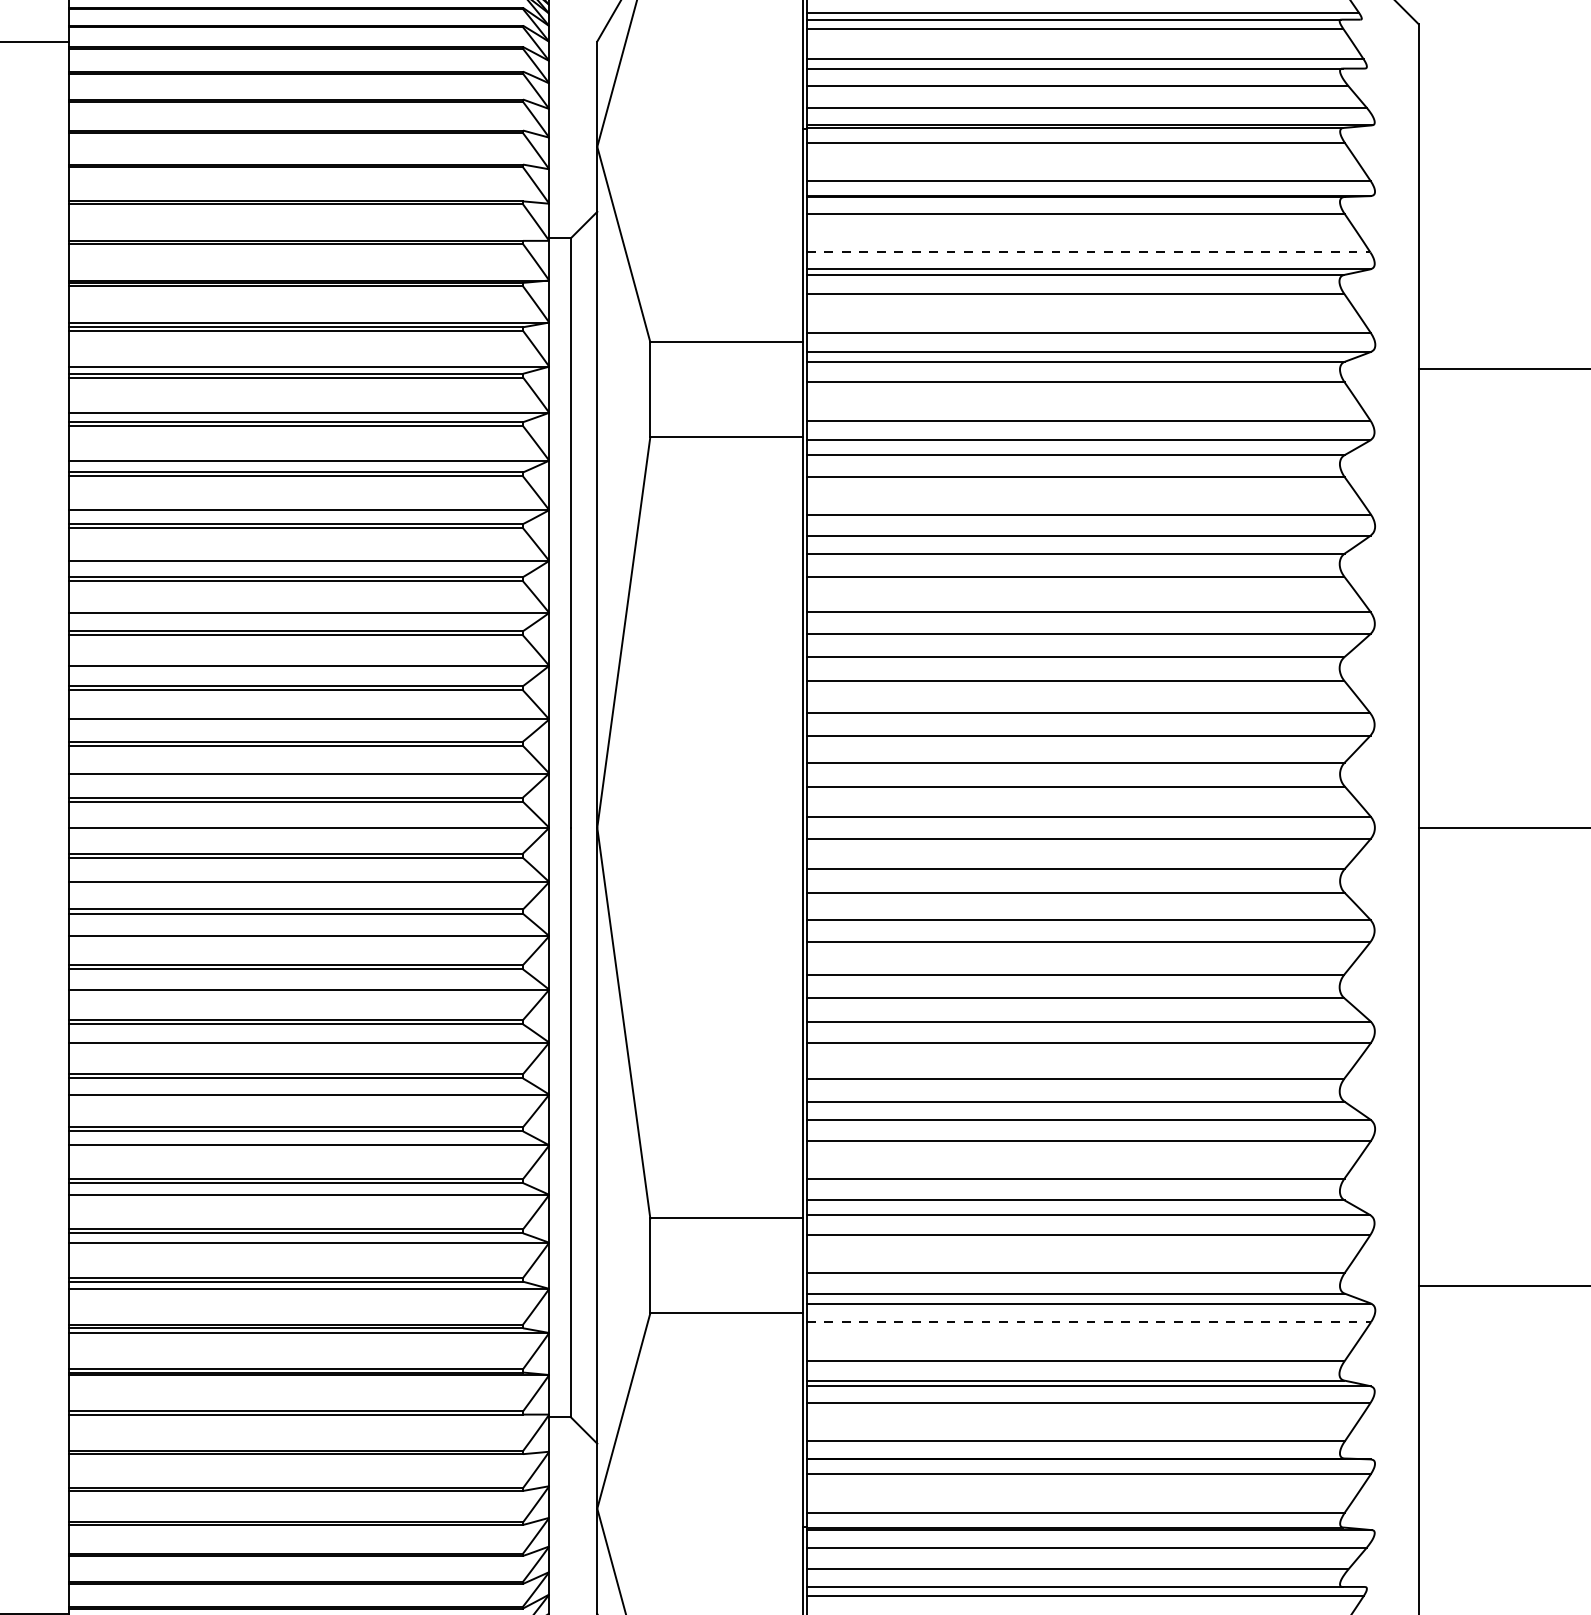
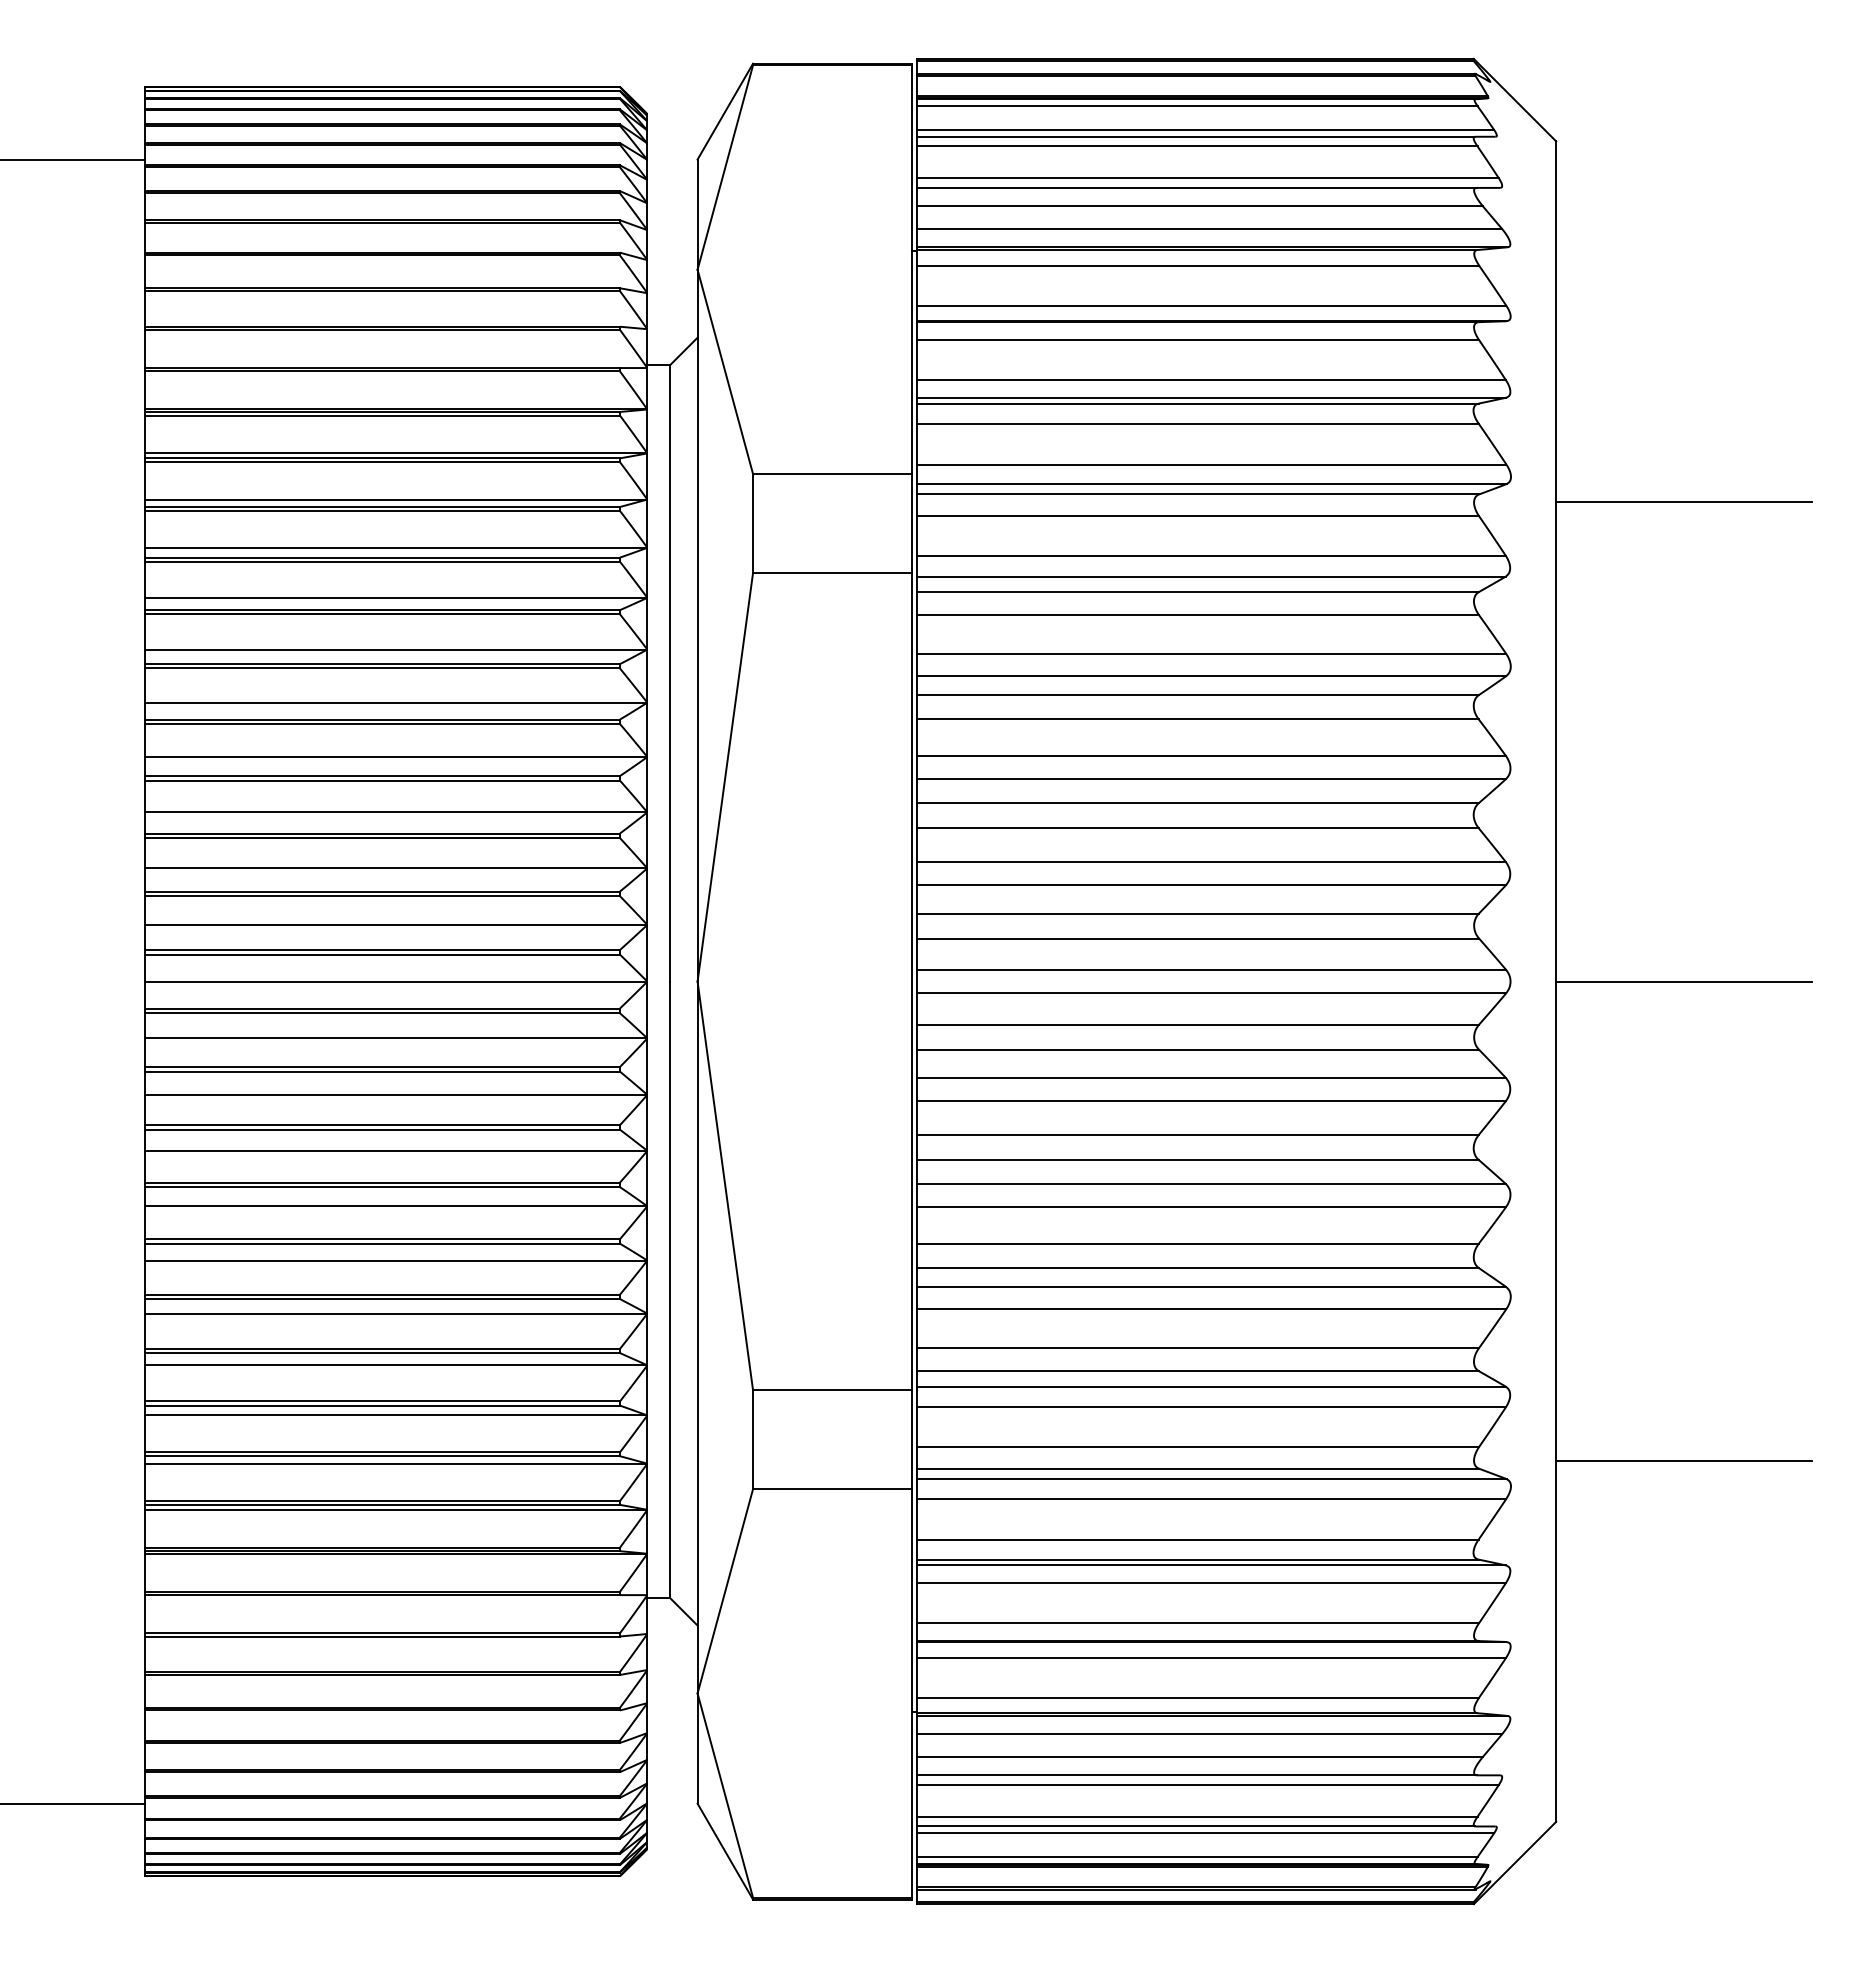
line: (1088, 252) -> (1211, 380), dashed -> solid
line: (1088, 1322) -> (1211, 1498), dashed -> solid

